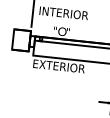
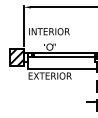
hatch: (21, 39) -> (16, 57), added

